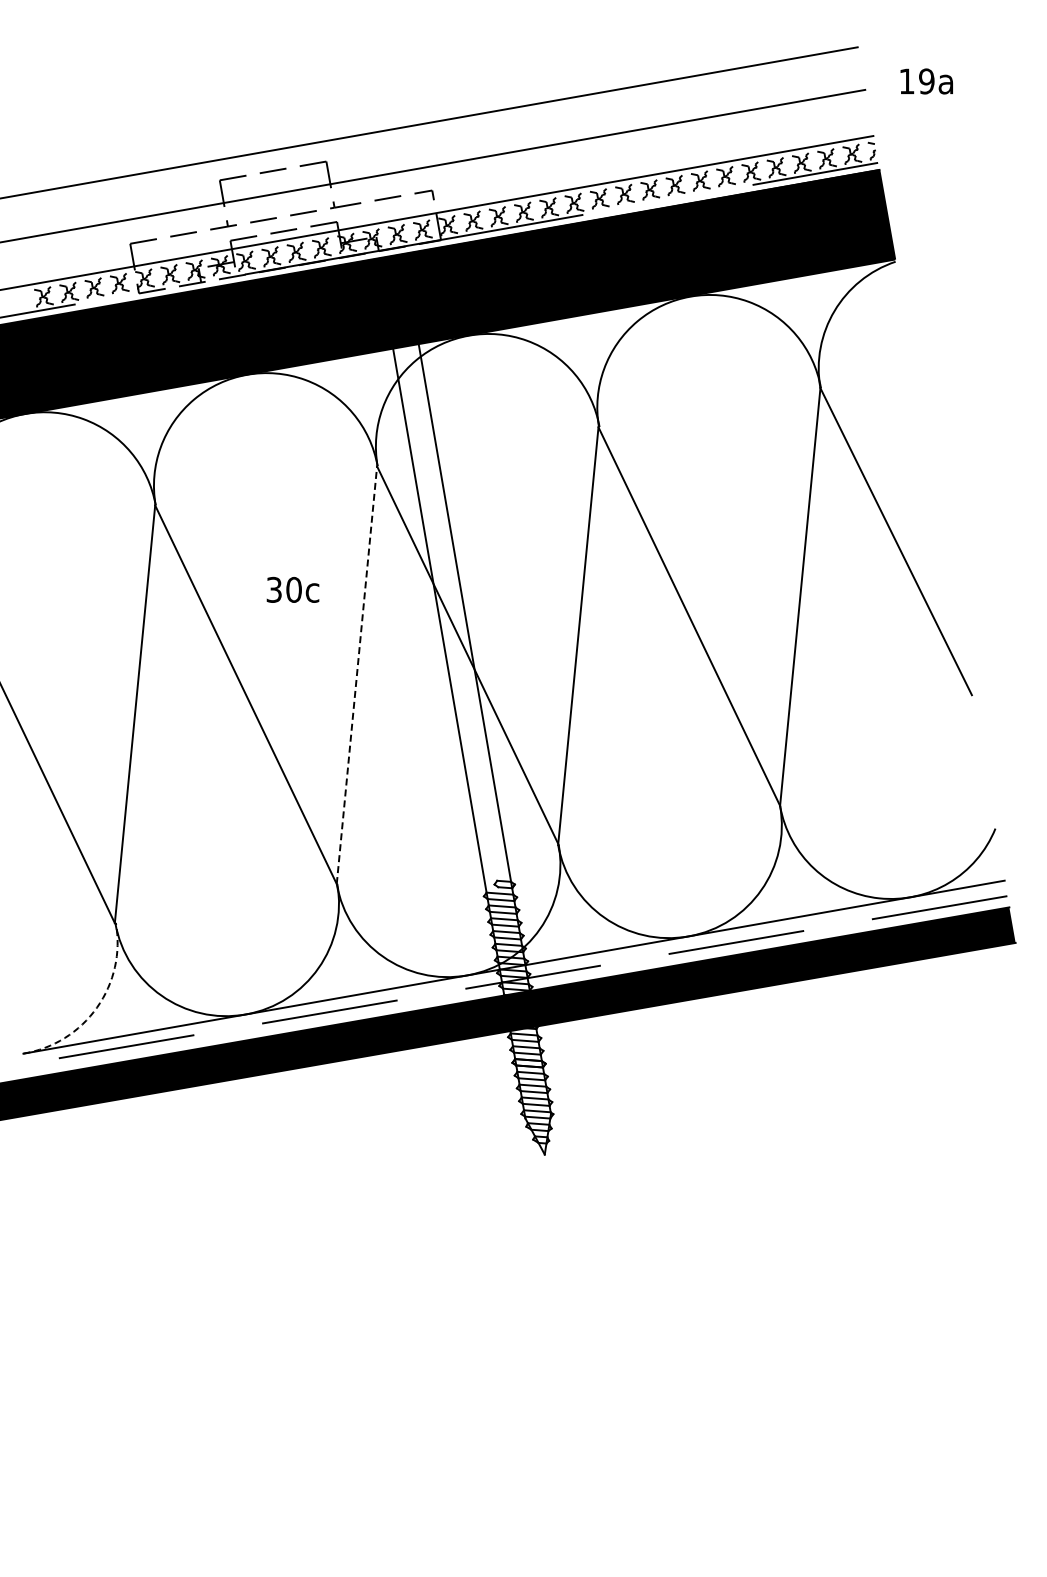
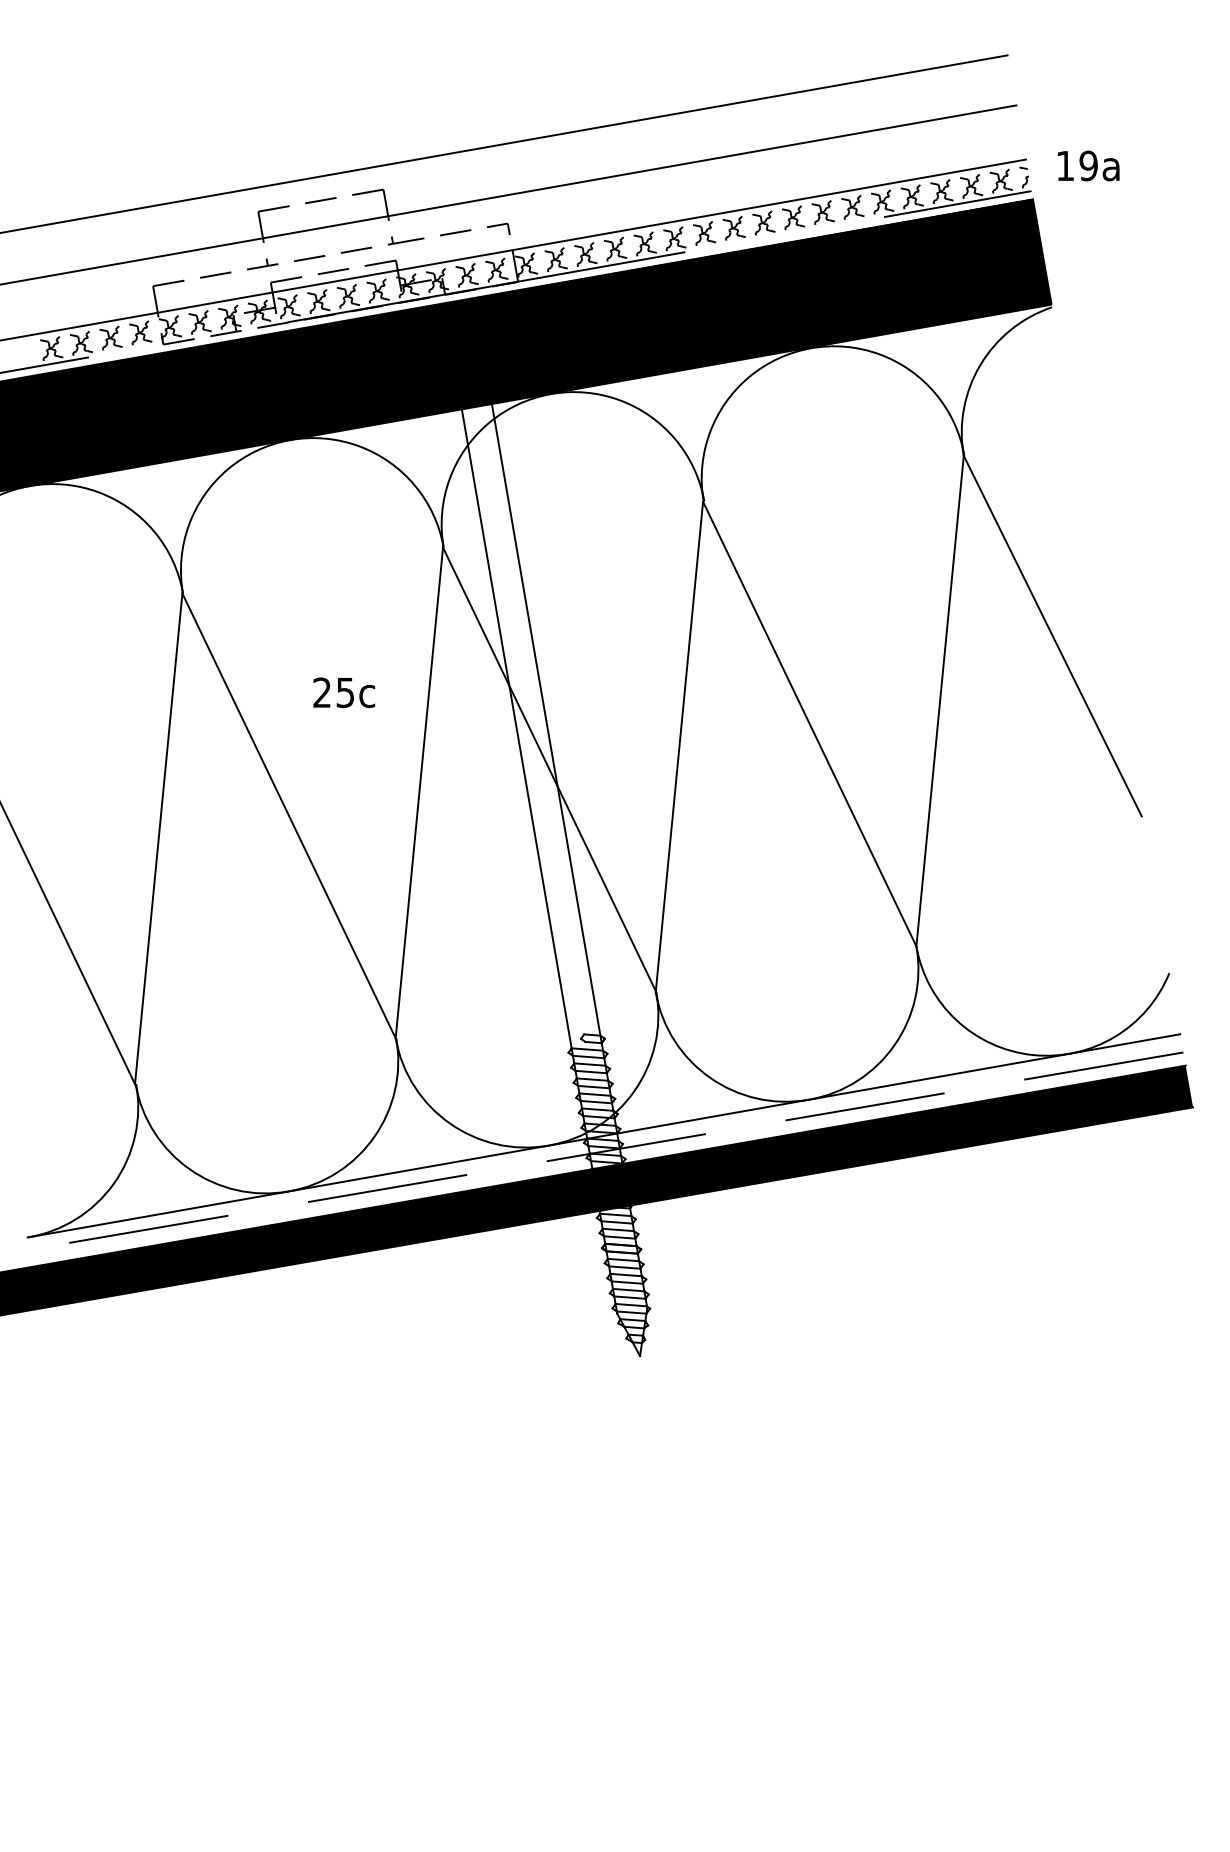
text: (926, 81) -> (1088, 166), moved
text: (283, 589) -> (333, 692), 30c -> 25c
line: (356, 675) -> (418, 793), dashed -> solid
arc: (97, 1007) -> (114, 1183), dashed -> solid

